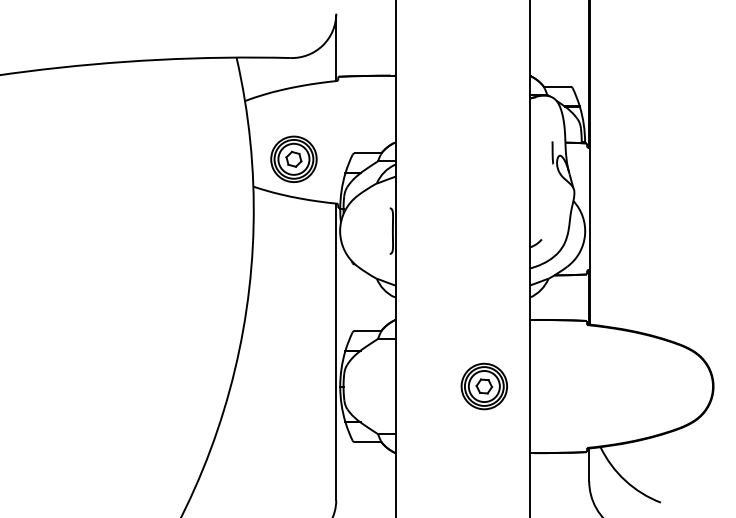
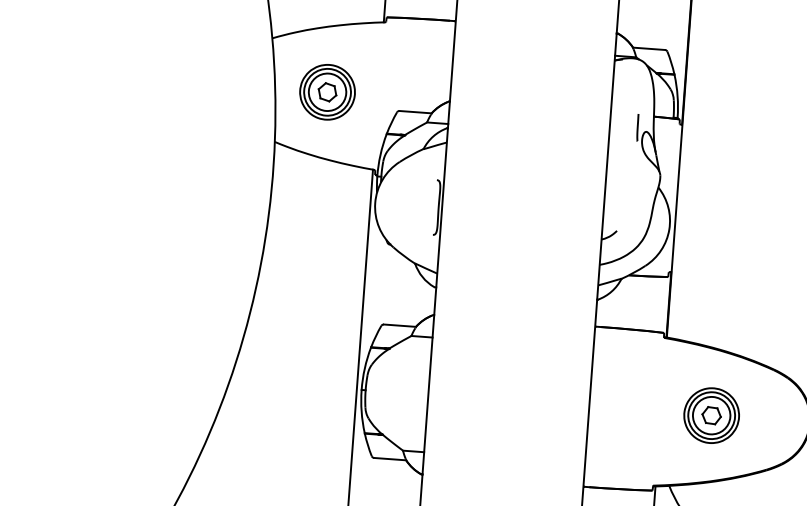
part: (293, 158) -> (327, 91), moved
part: (483, 386) -> (710, 415), moved

